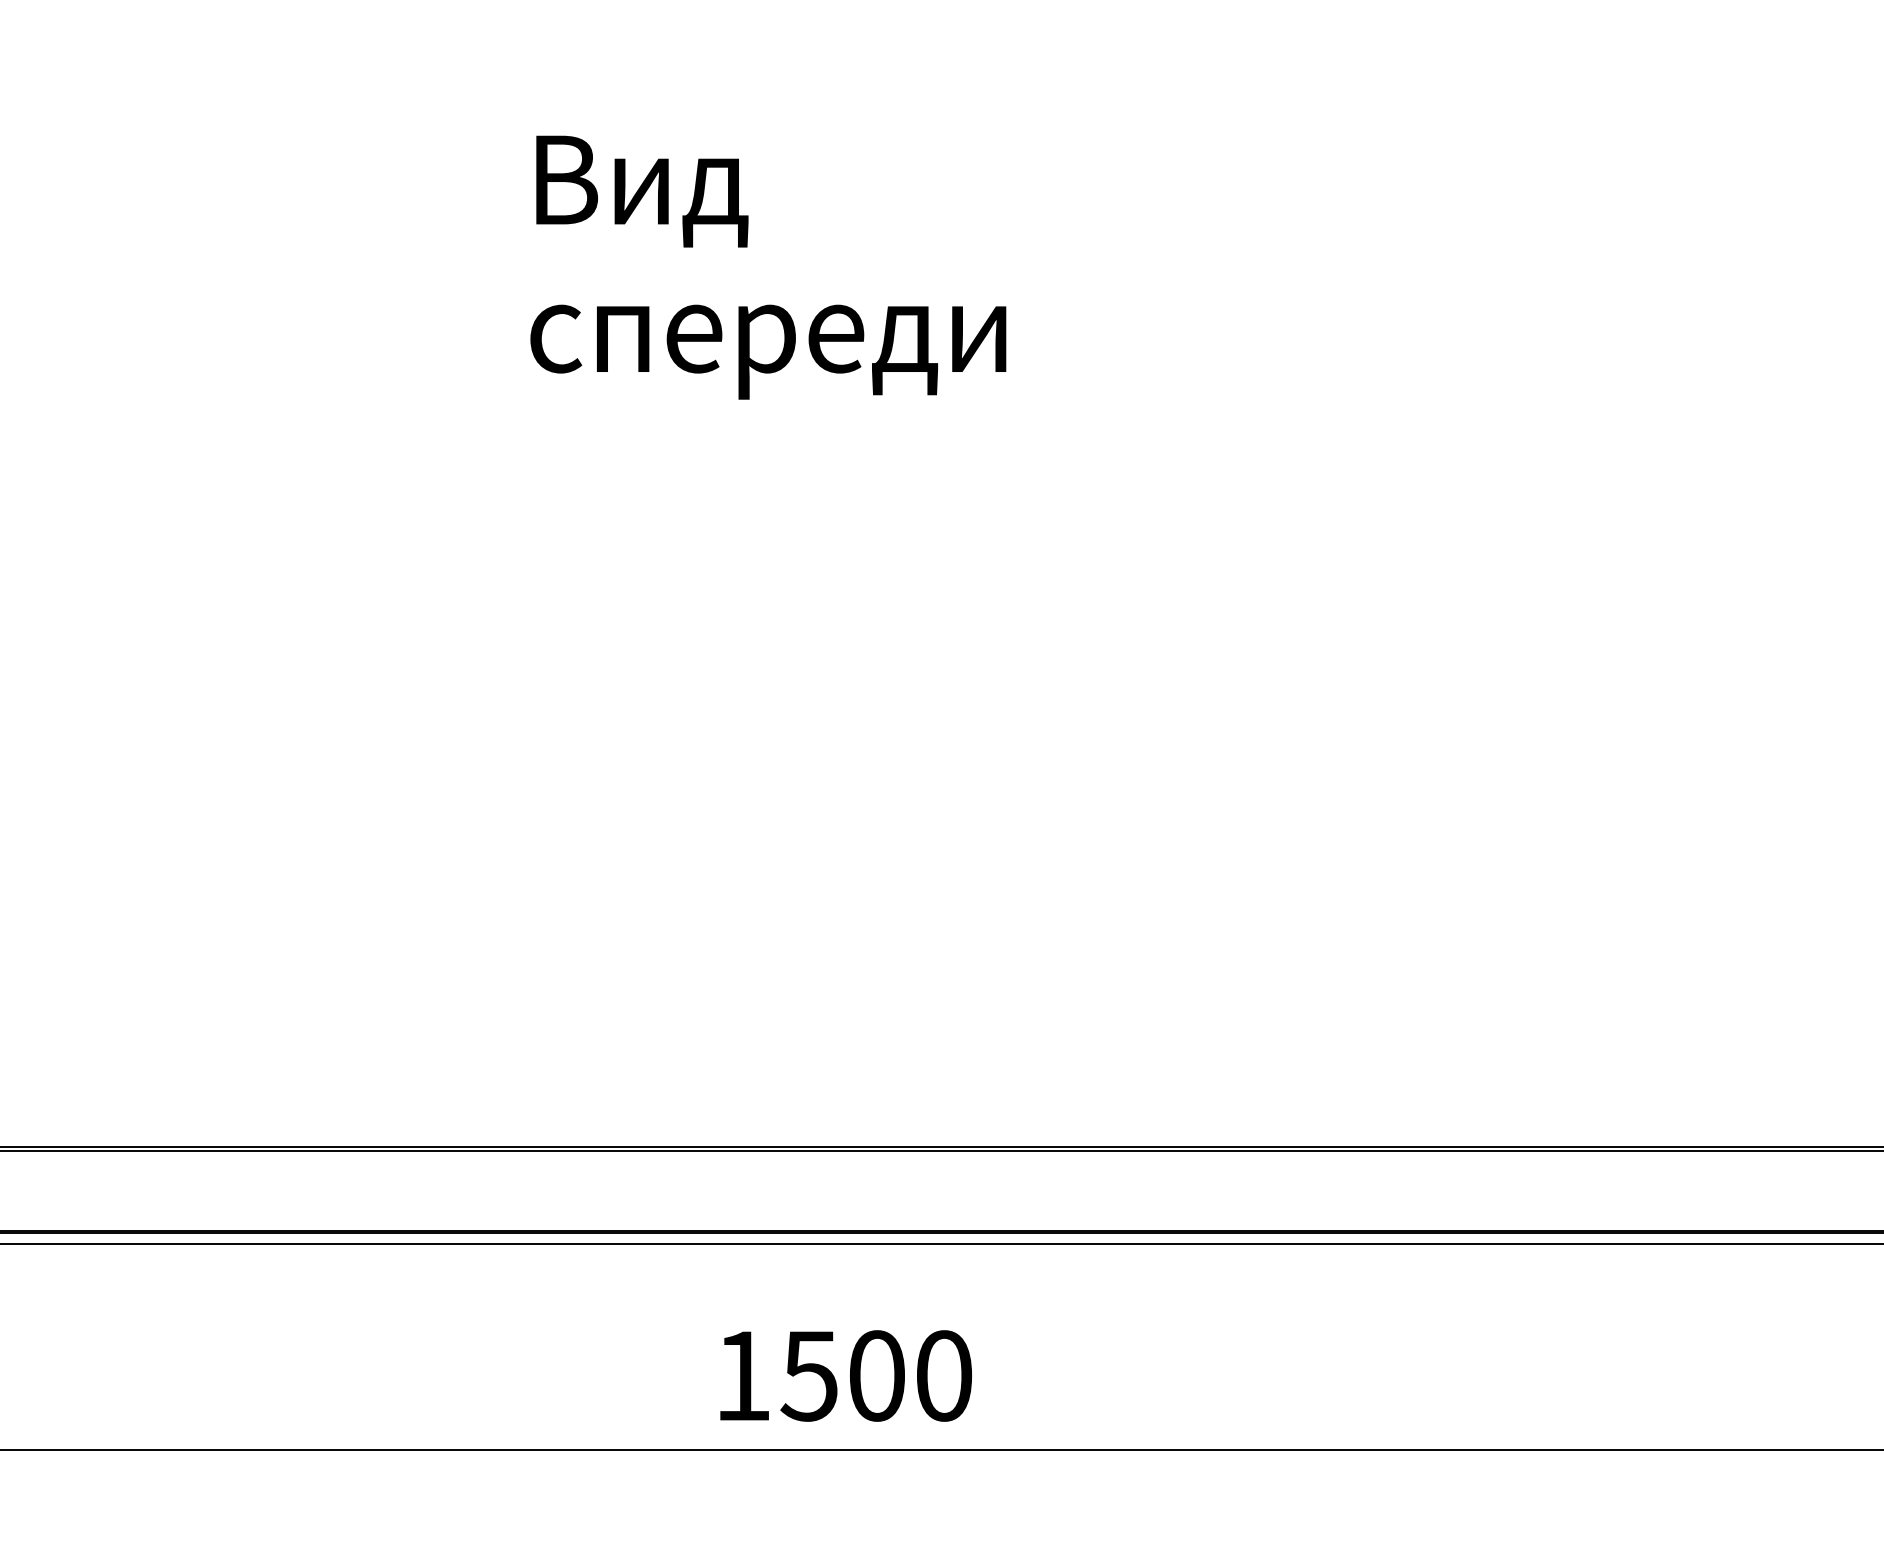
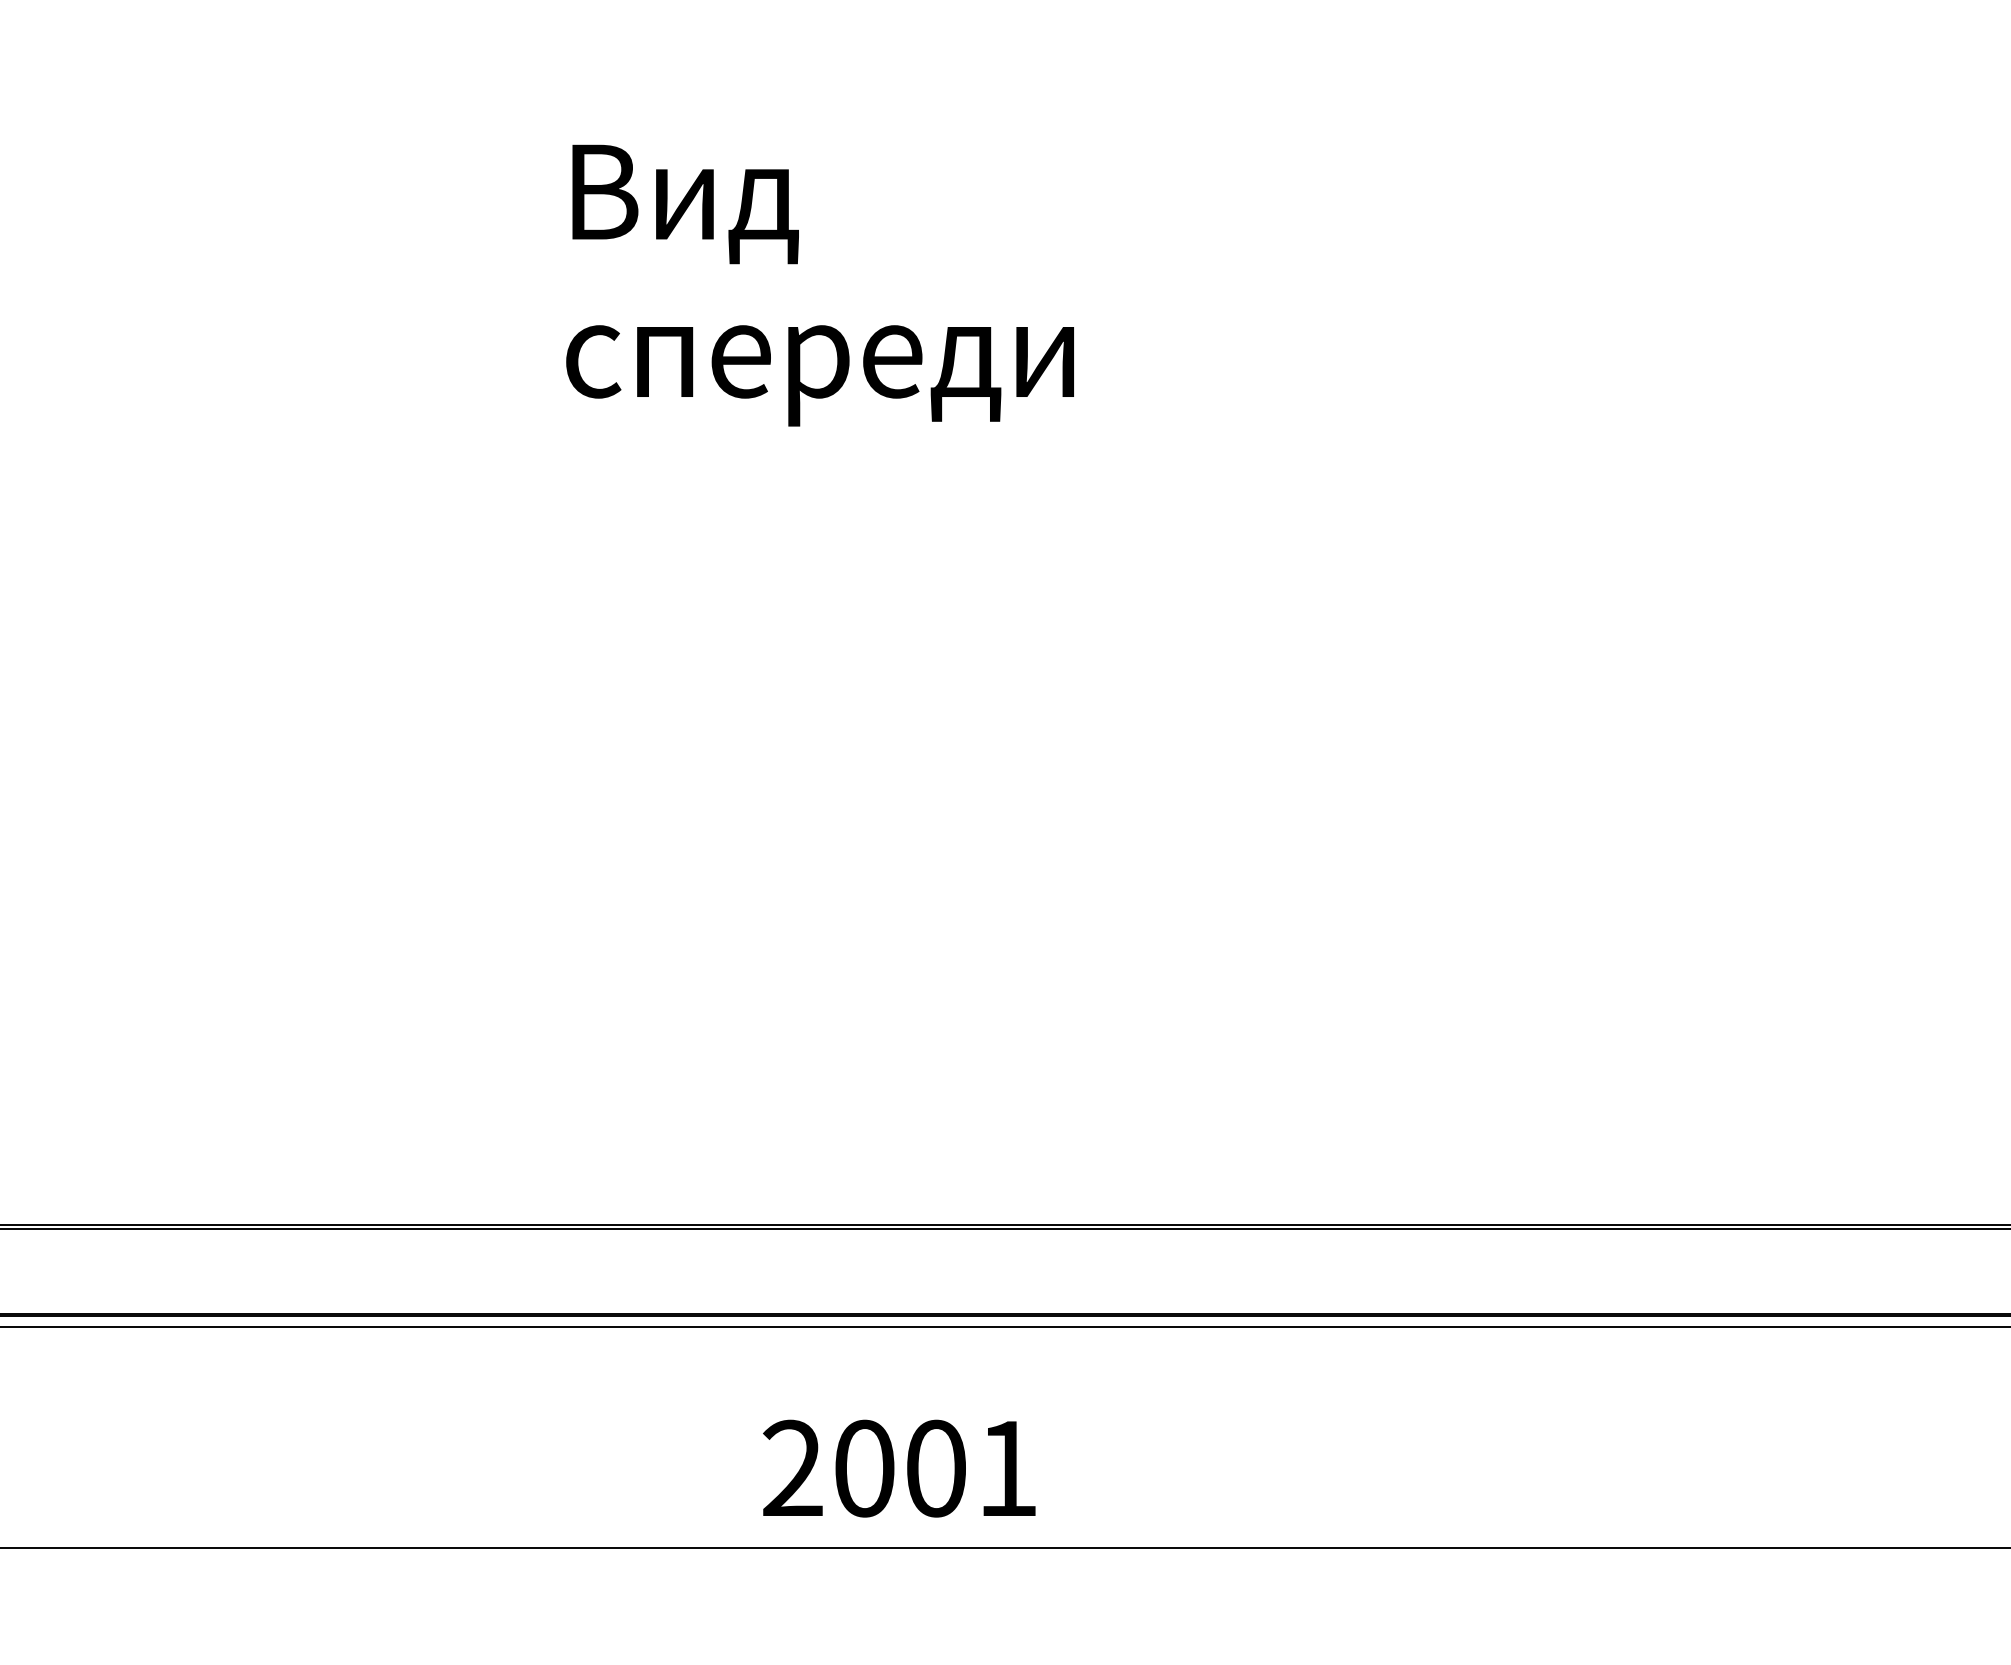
text: (842, 1375) -> (899, 1468), 1500 -> 2001

